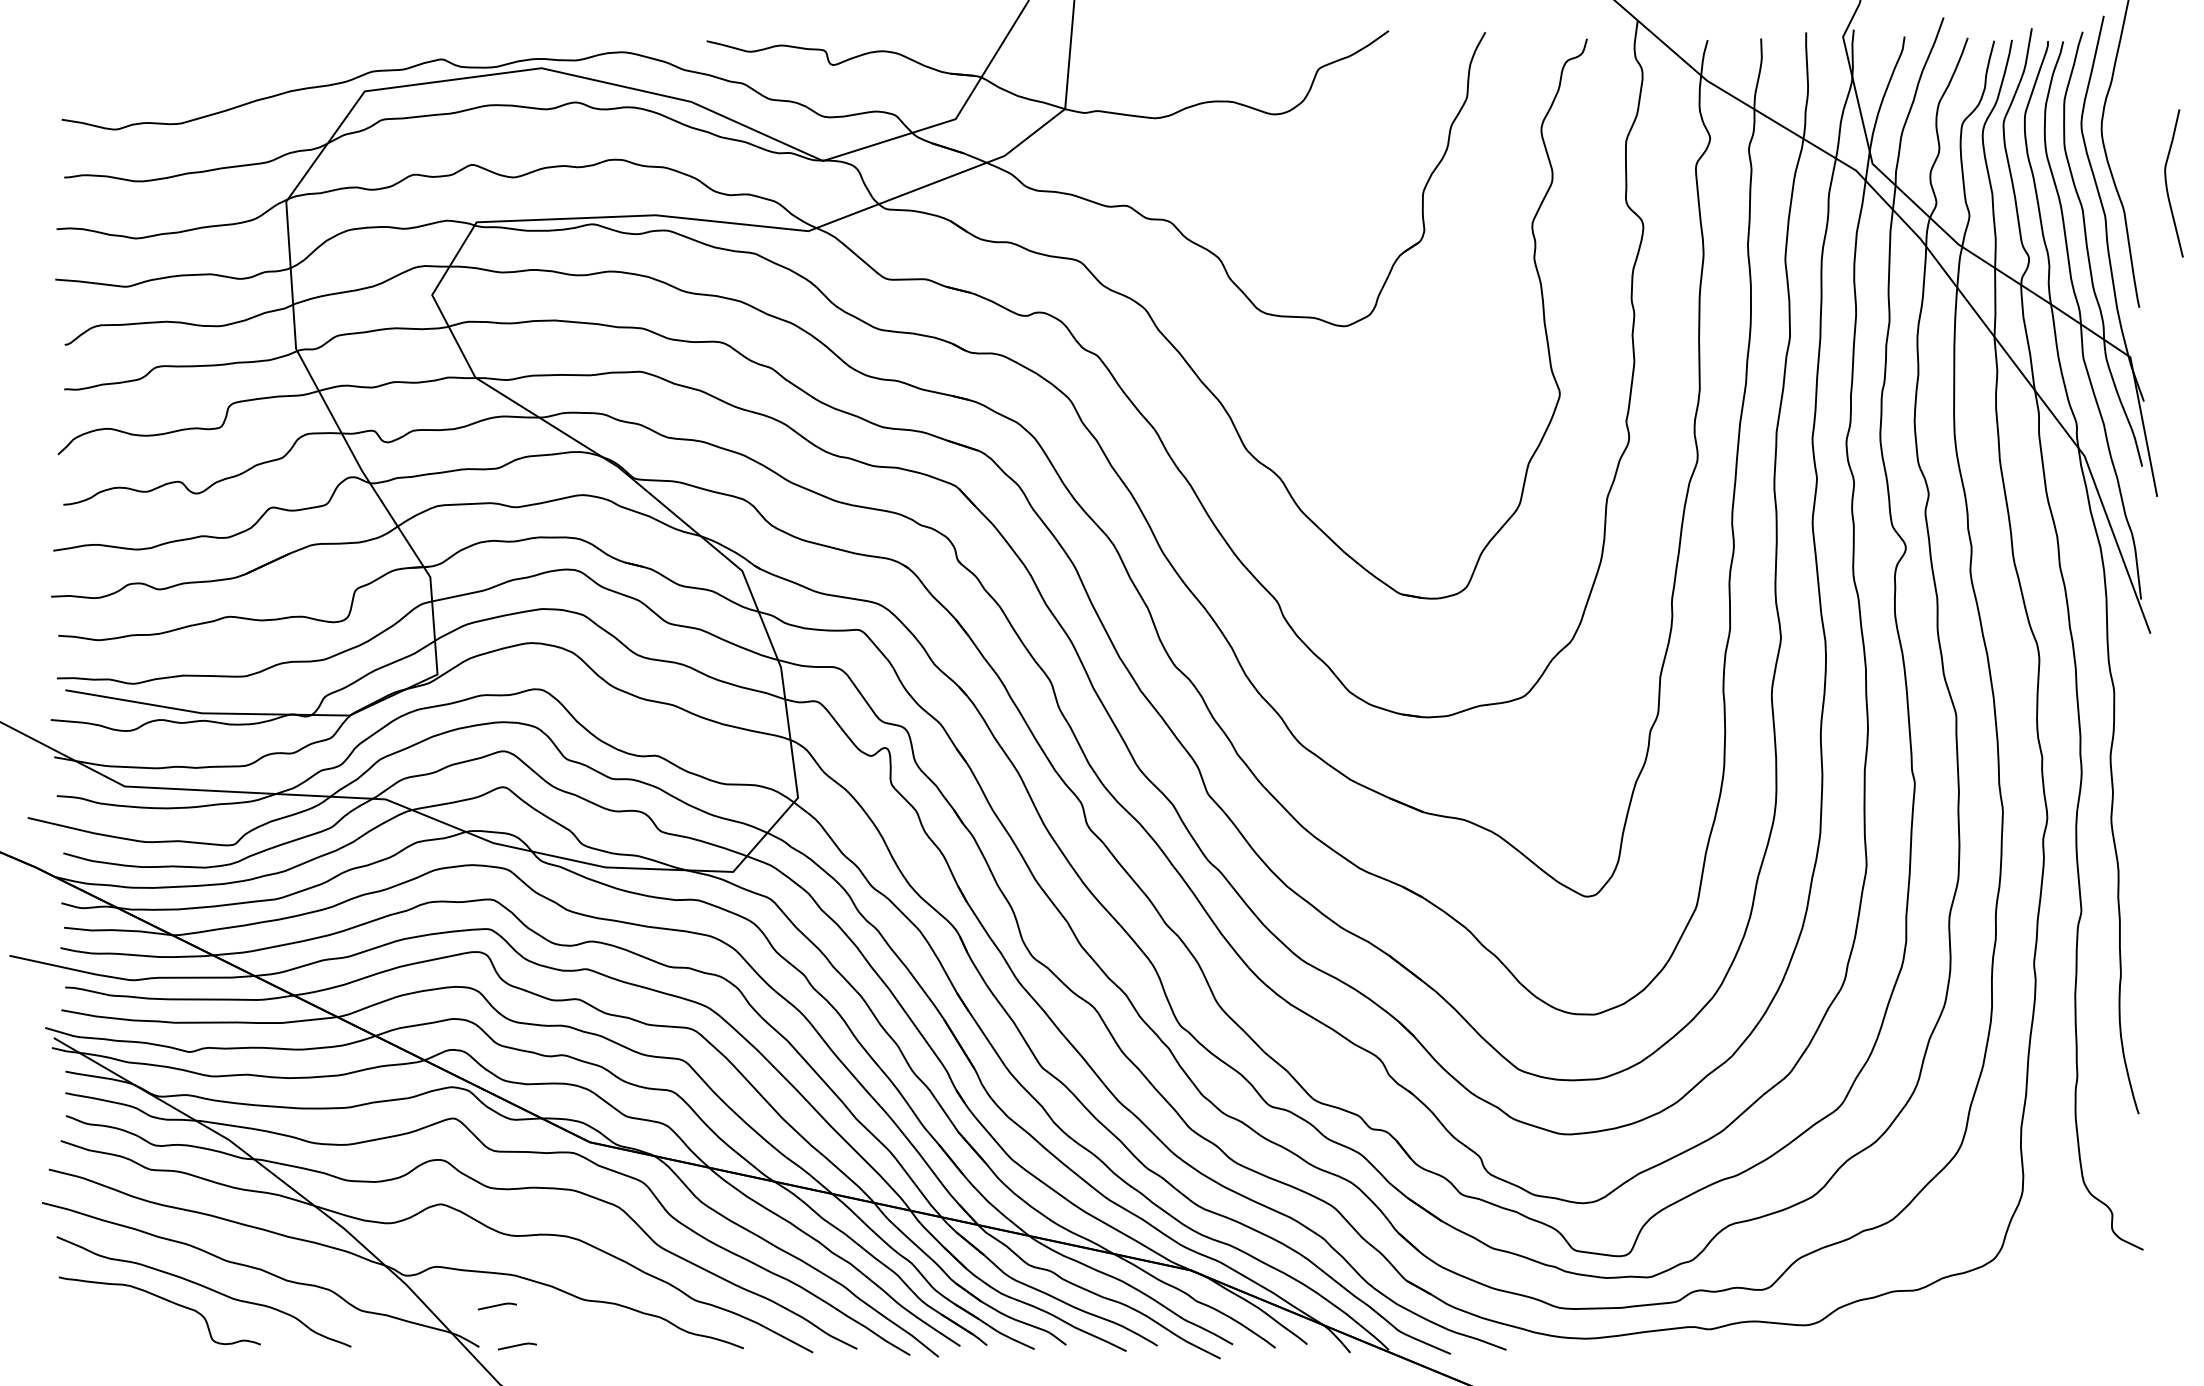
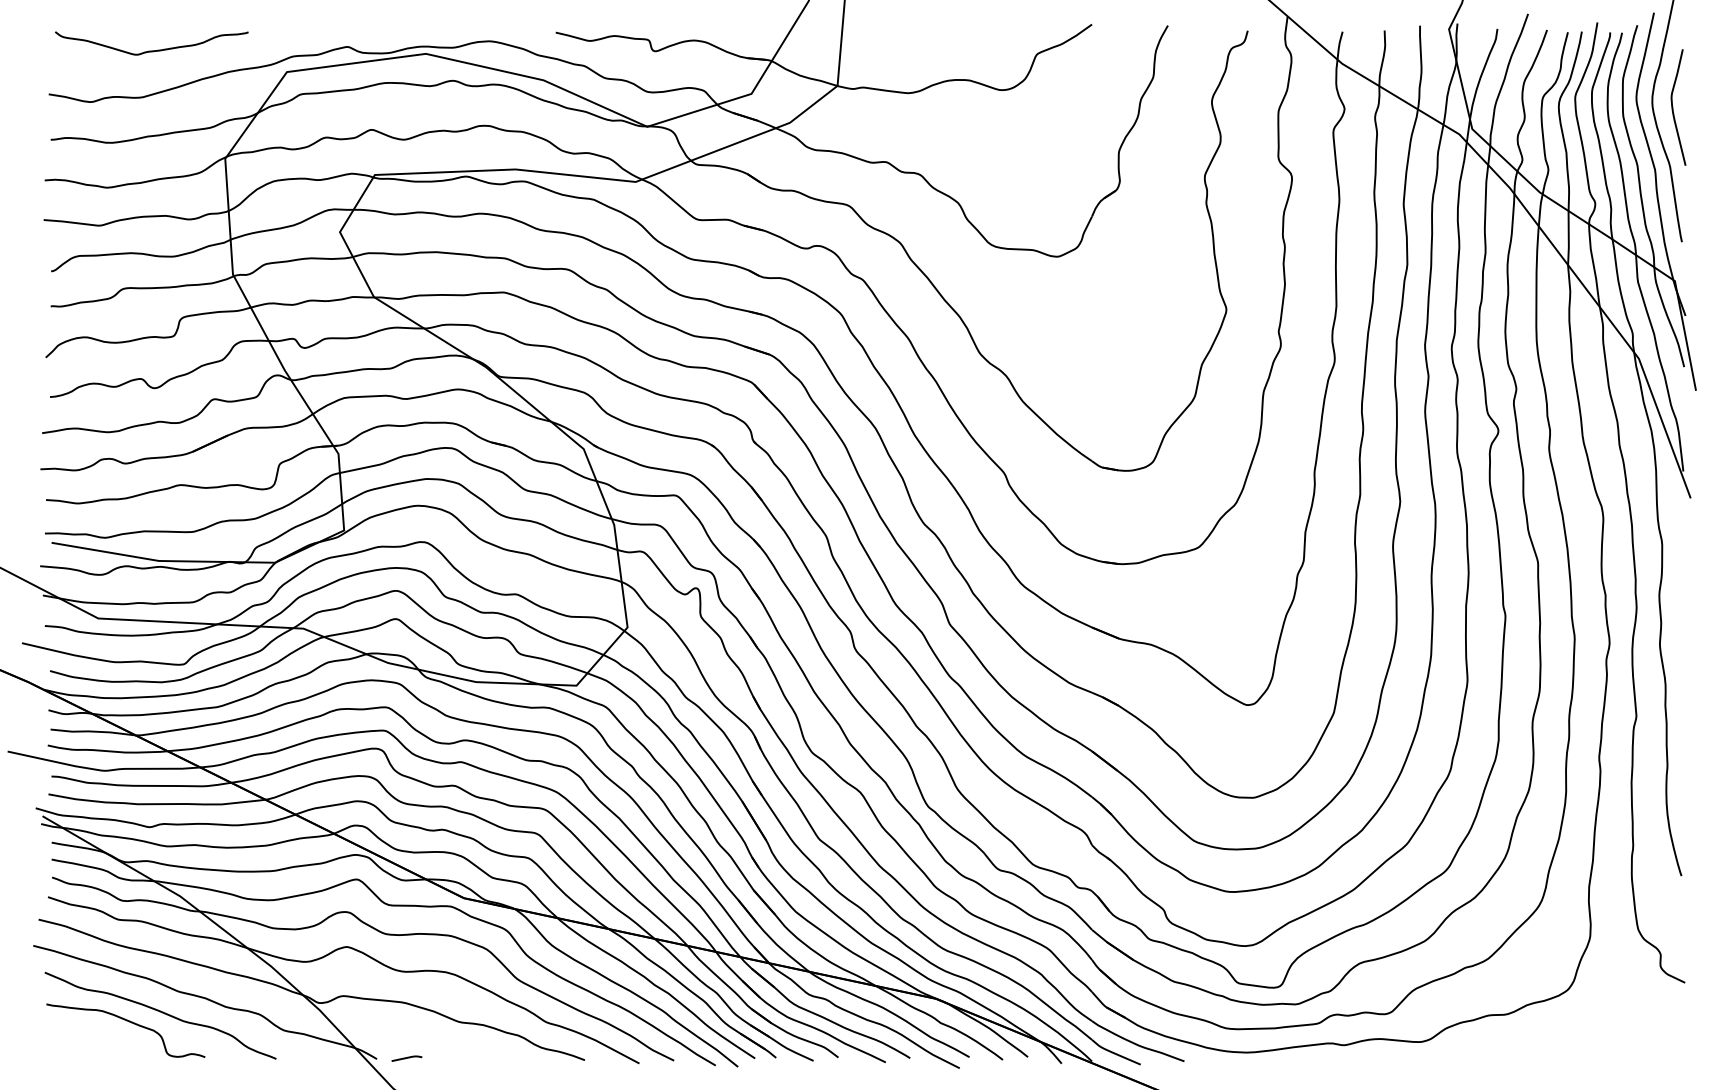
curve: (195, 63) -> (153, 50), added
curve: (2167, 184) -> (1673, 108), moved
line: (497, 1306) -> (391, 1027), removed

